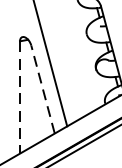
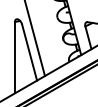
line: (42, 89) -> (29, 52), dashed -> solid
line: (19, 97) -> (14, 57), dashed -> solid

